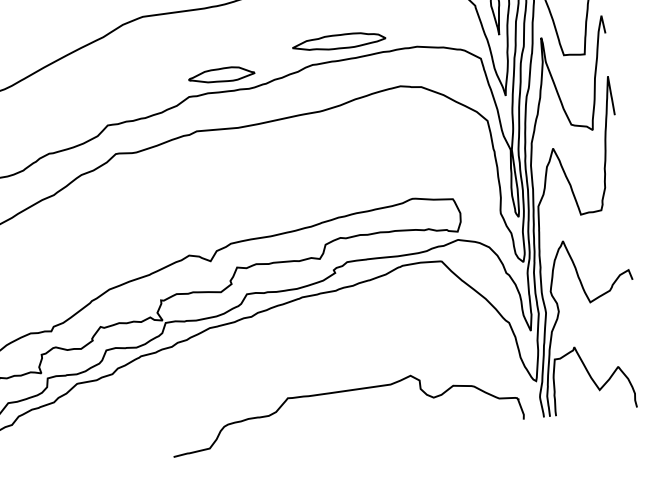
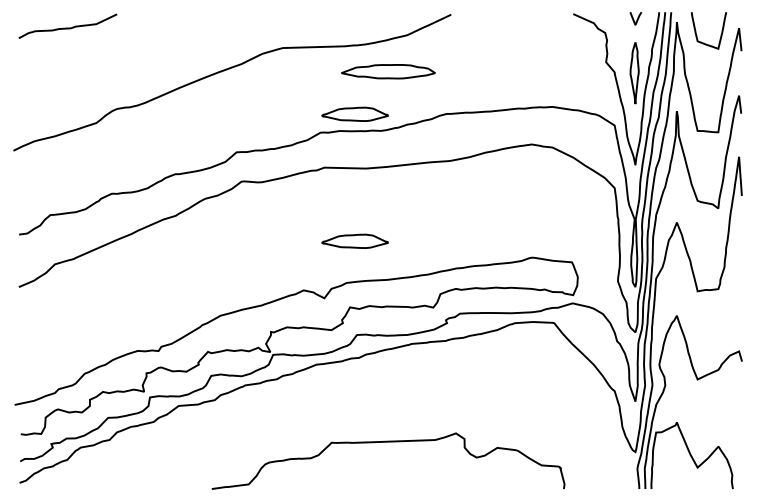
part: (339, 41) -> (388, 71), moved
part: (234, 200) -> (354, 240), added
curve: (344, 392) -> (388, 442), moved

